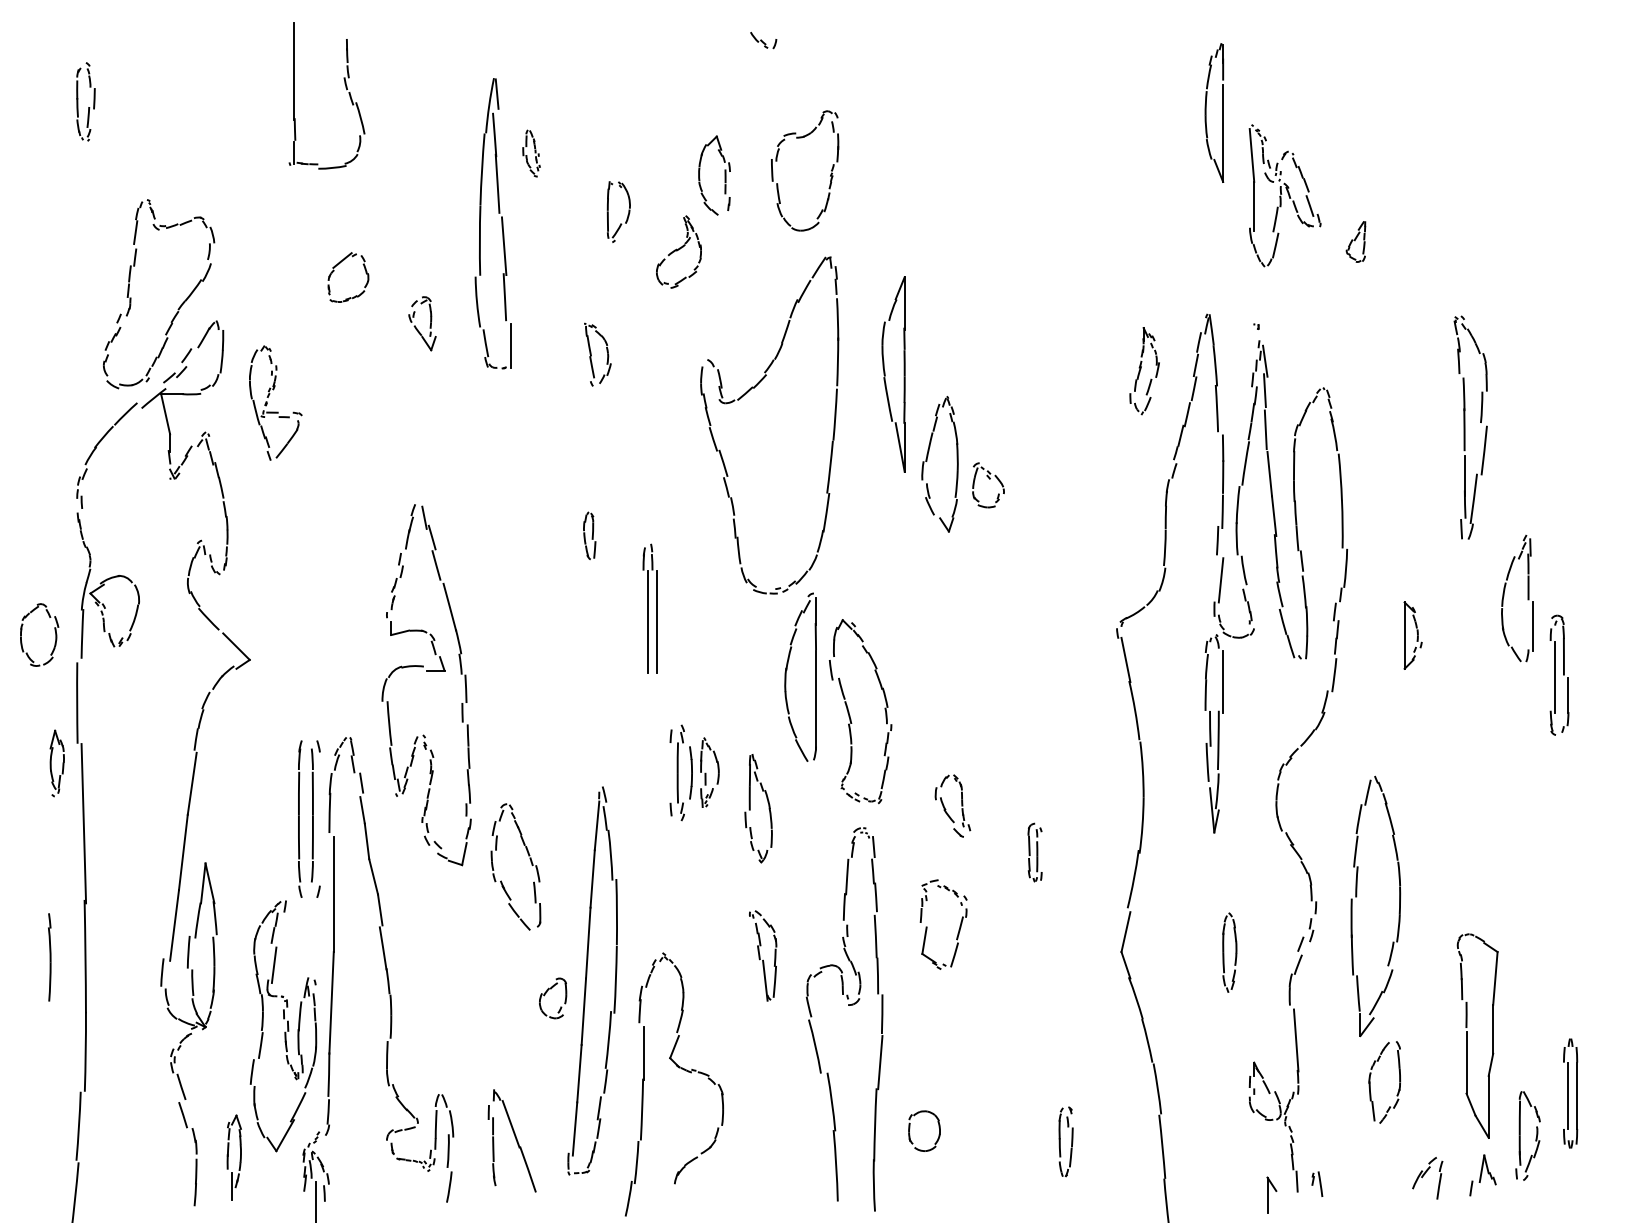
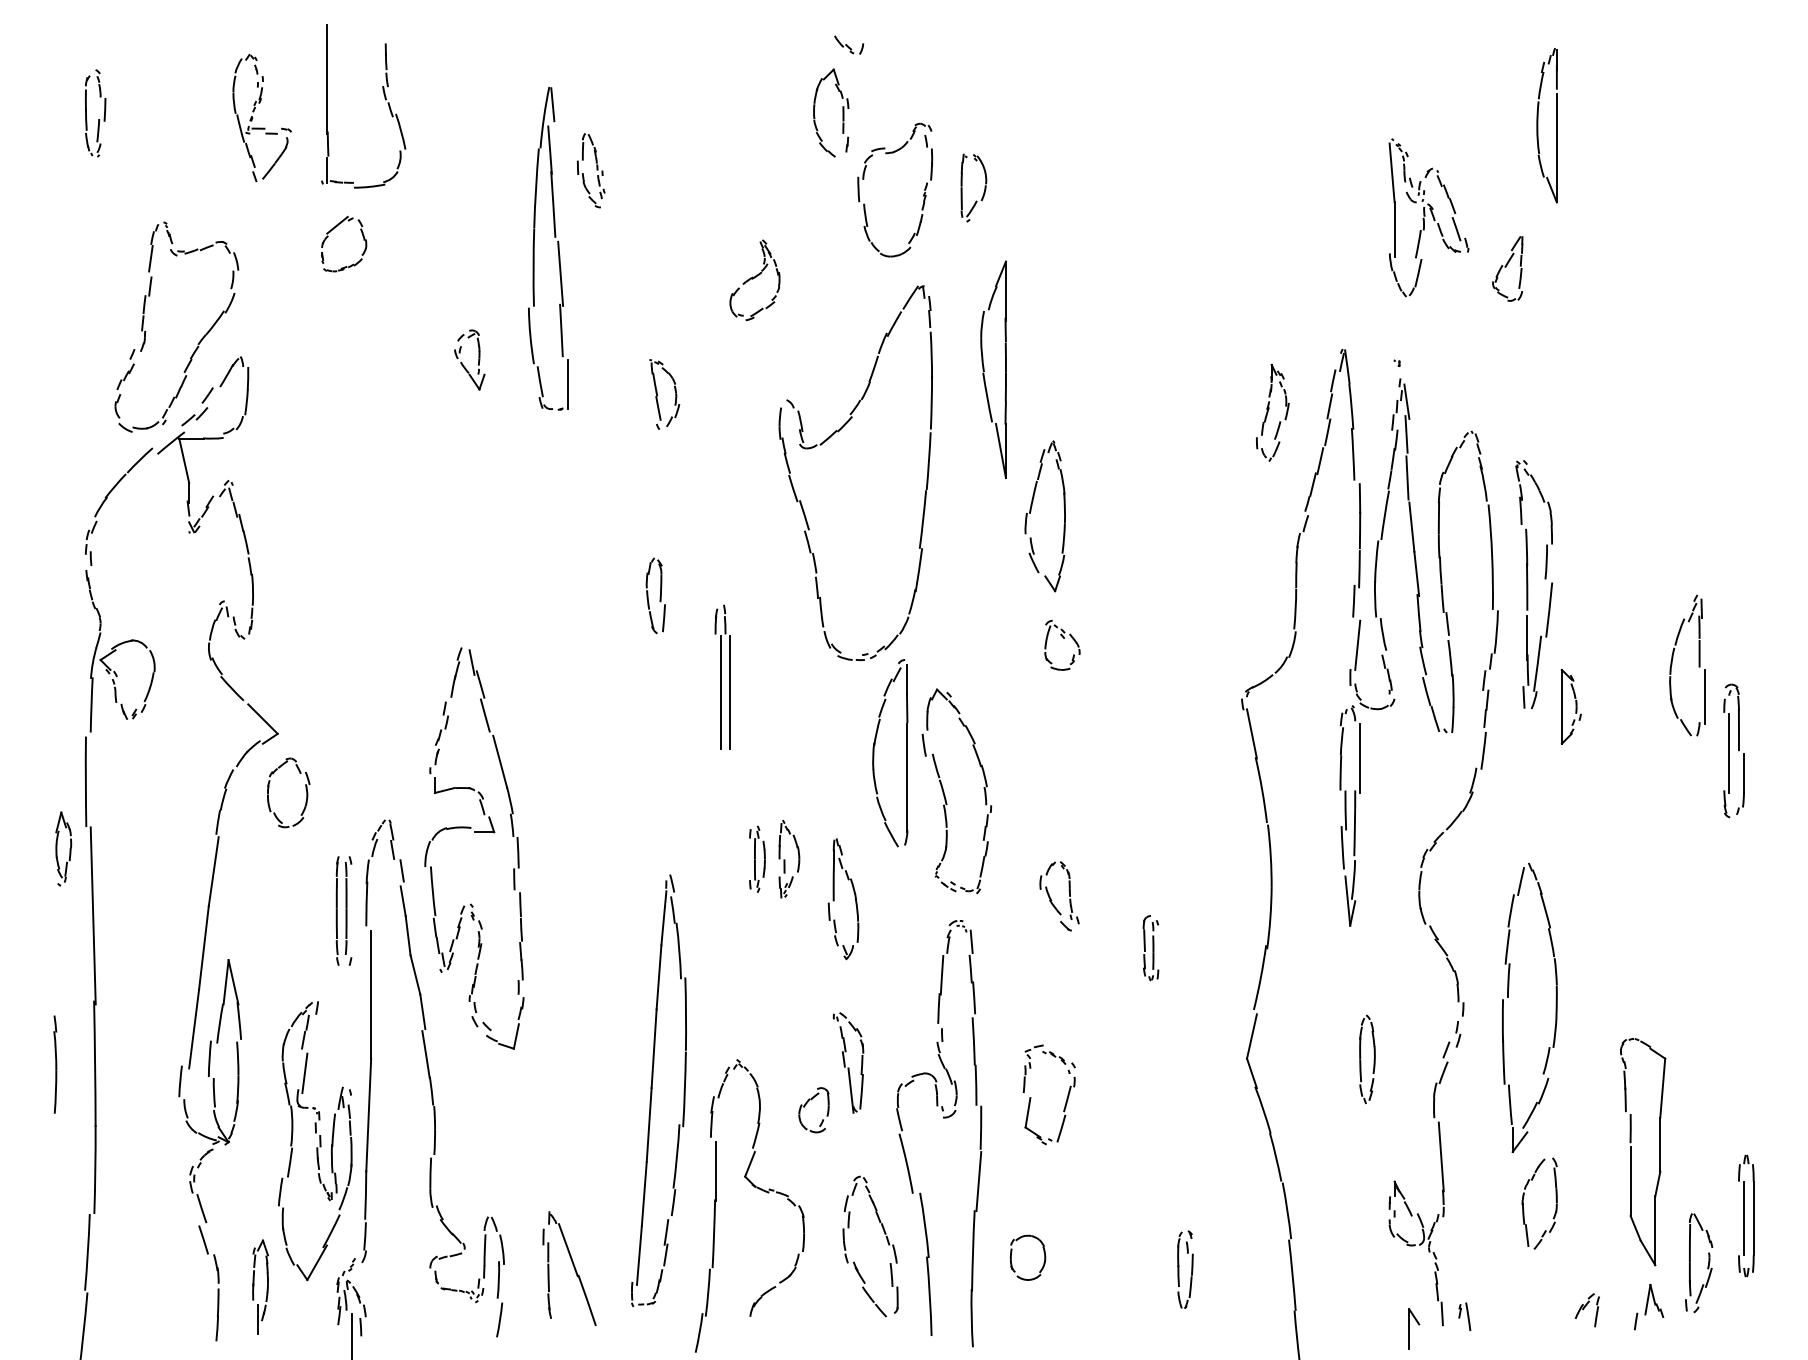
part: (1206, 112) -> (1538, 125), moved
part: (531, 153) -> (591, 170), size x1.43
part: (724, 175) -> (842, 112), moved
part: (627, 214) -> (983, 190), moved
part: (1355, 241) -> (1507, 268), size x1.43
part: (334, 271) -> (328, 237), moved
part: (885, 374) -> (984, 369), moved
part: (267, 402) -> (252, 117), moved
part: (1470, 427) -> (1533, 584), moved
part: (989, 479) -> (1063, 638), moved
part: (589, 535) -> (655, 595), size x1.43
part: (54, 630) -> (305, 787), moved
part: (426, 671) -> (474, 833), moved
part: (680, 772) -> (756, 859), size x0.62
part: (309, 819) -> (344, 911), size x0.62
part: (530, 862) -> (886, 1241), moved
part: (958, 929) -> (1065, 1100), moved
part: (547, 992) -> (807, 1103), moved
part: (1427, 1178) -> (1587, 1310), size x0.71

